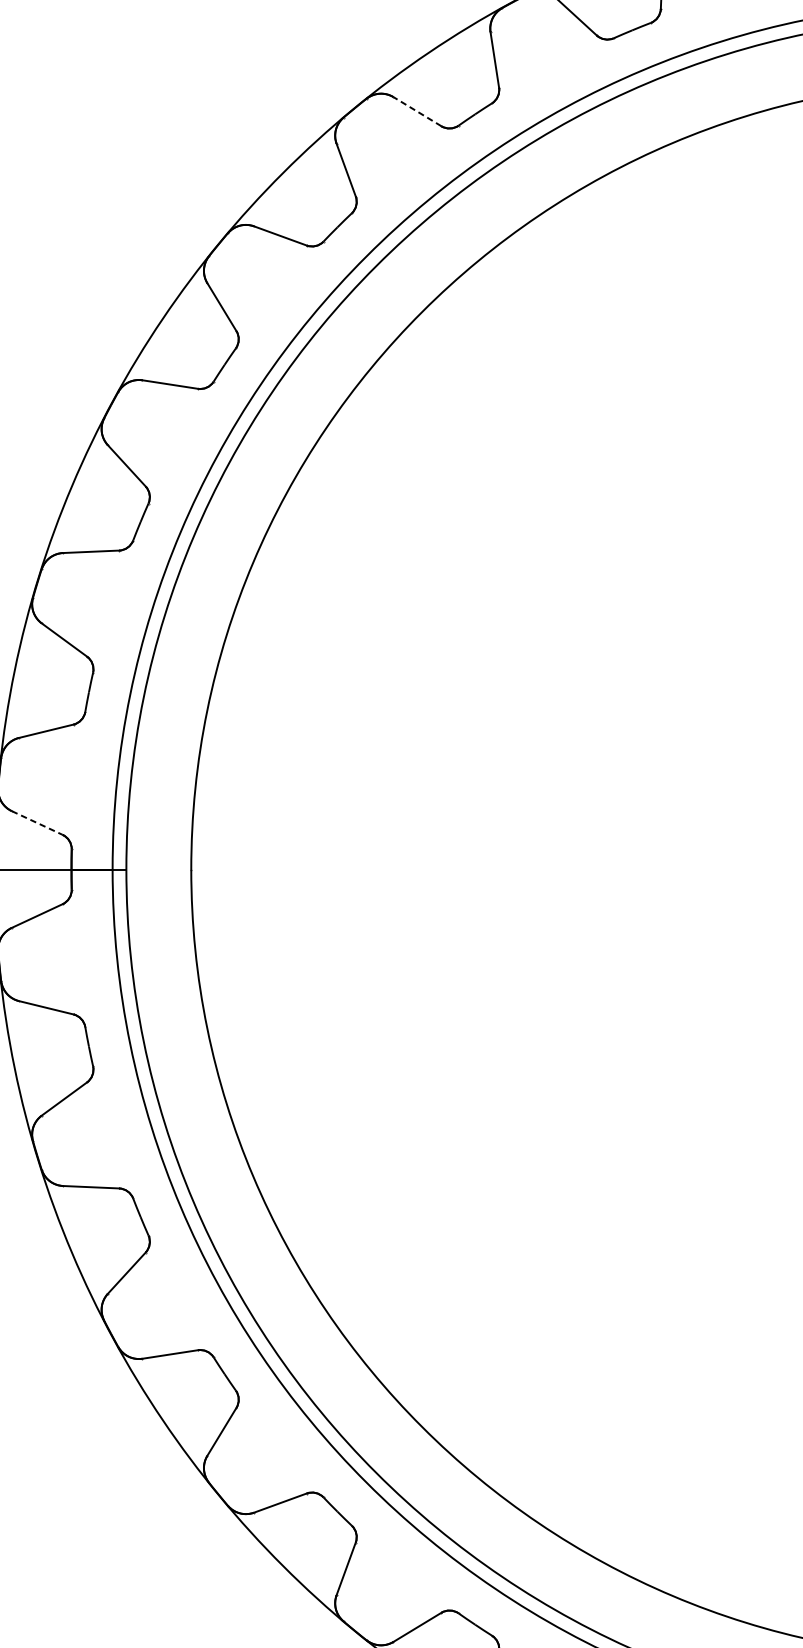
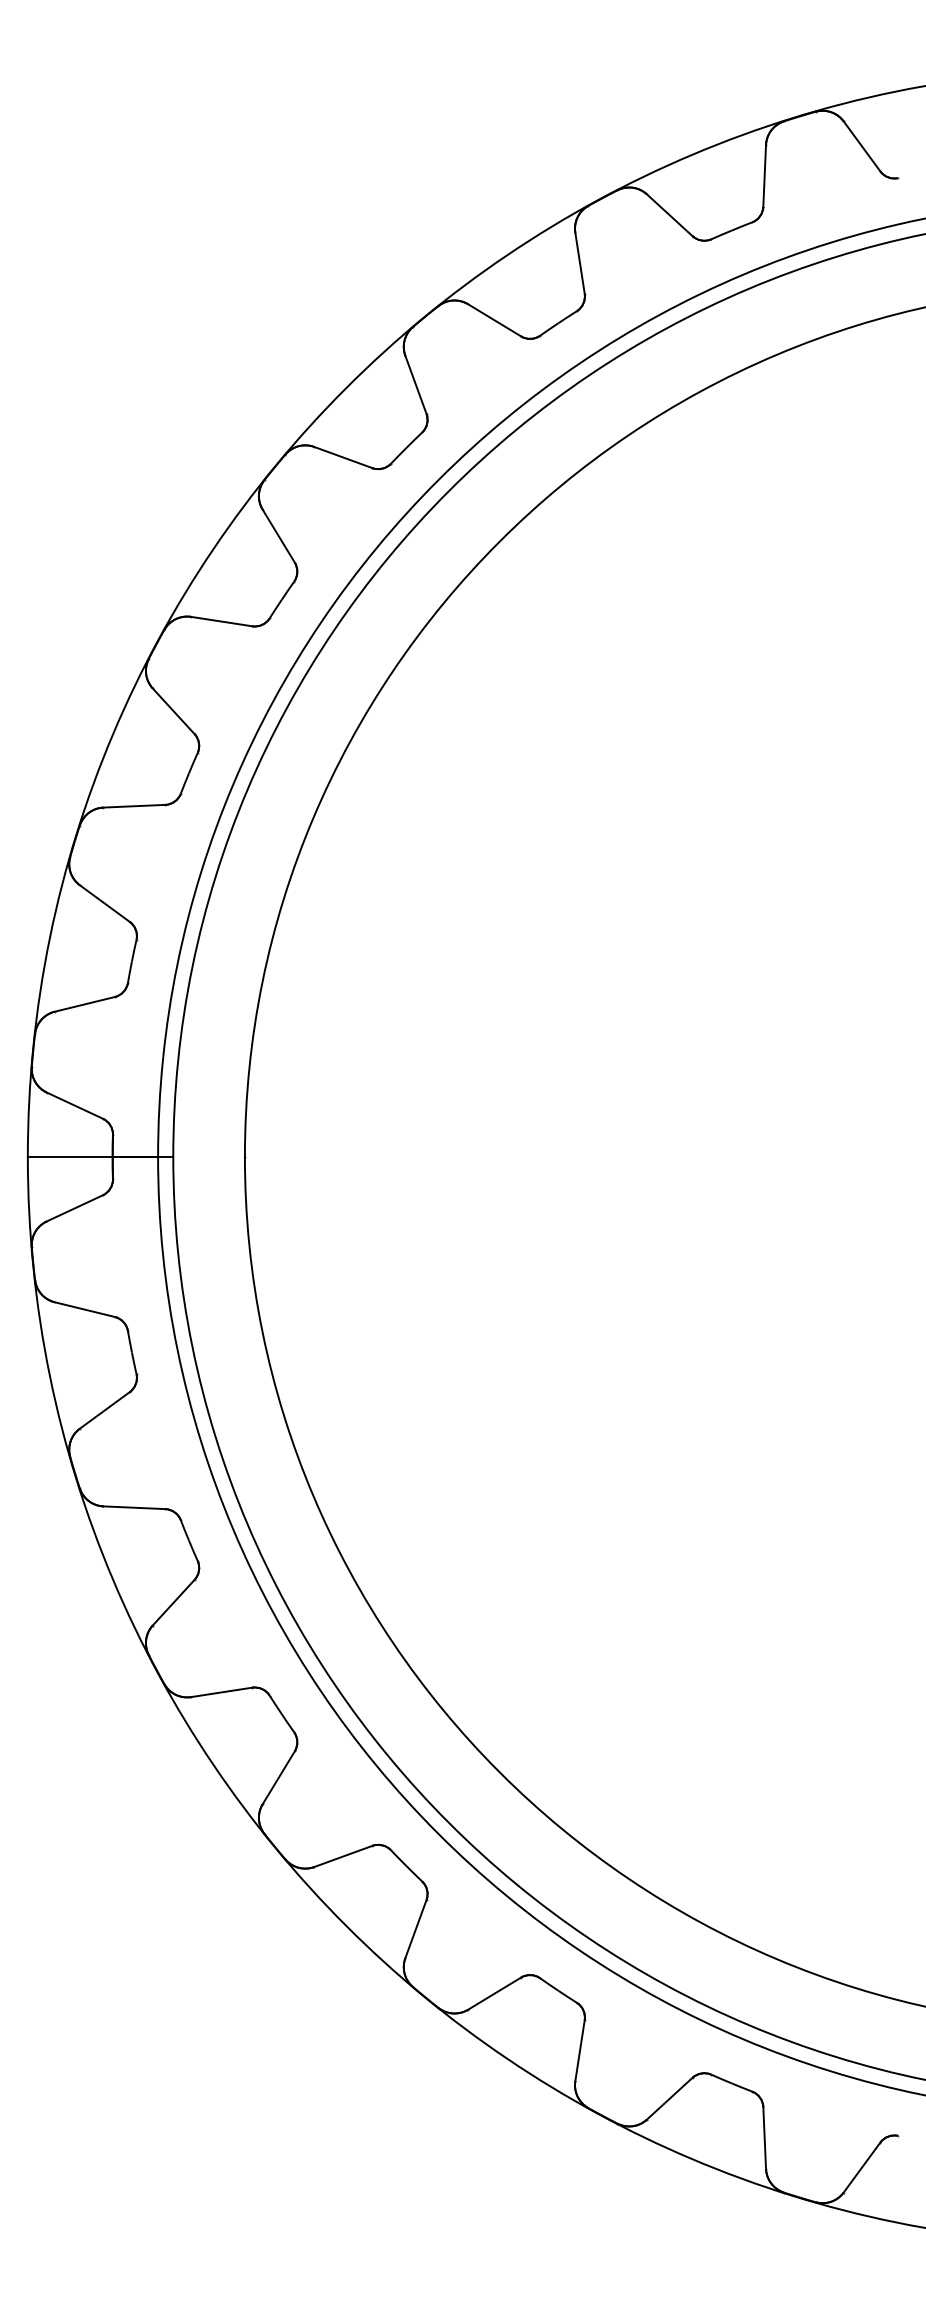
line: (417, 111) -> (494, 320), dashed -> solid
line: (36, 822) -> (74, 1105), dashed -> solid

